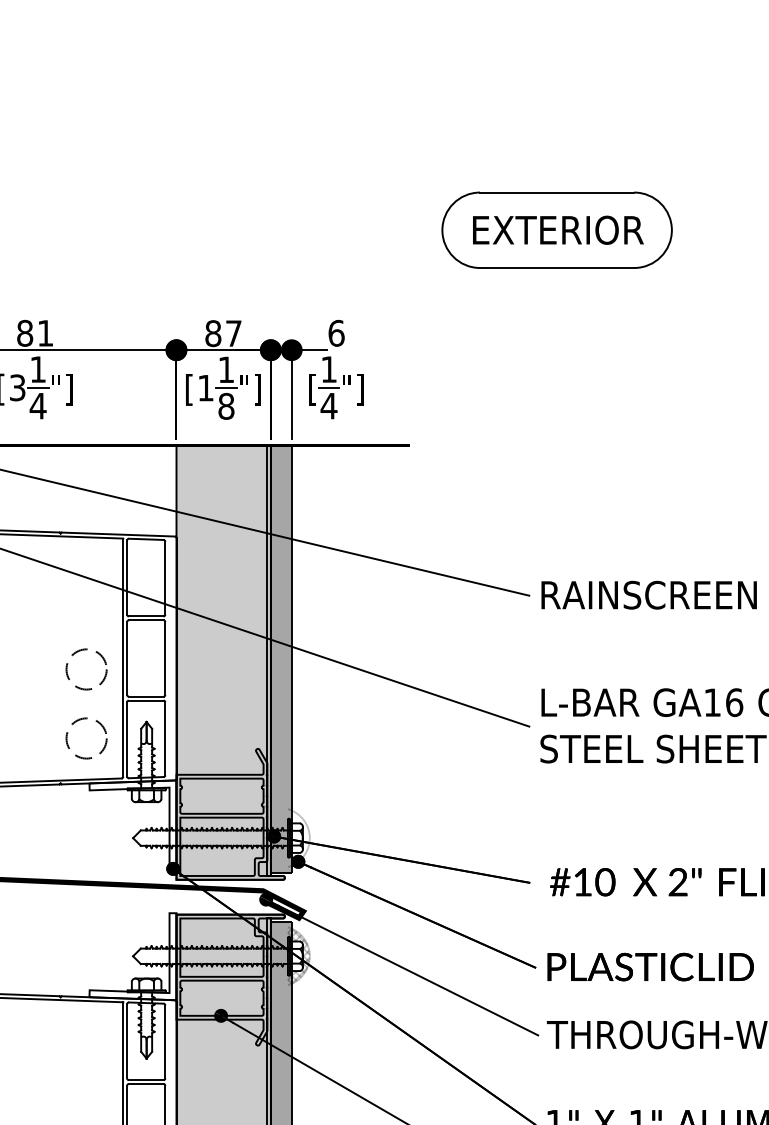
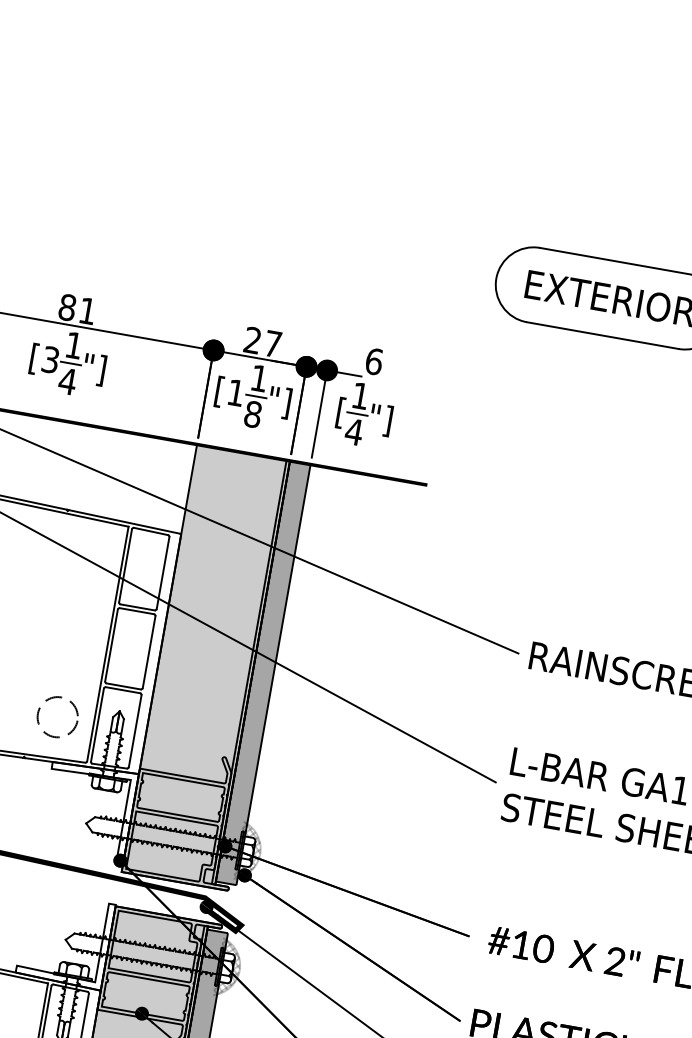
text: (213, 333) -> (253, 340), 87 -> 27
part: (68, 664) -> (52, 641), removed
hatch: (298, 837) -> (249, 851), added

